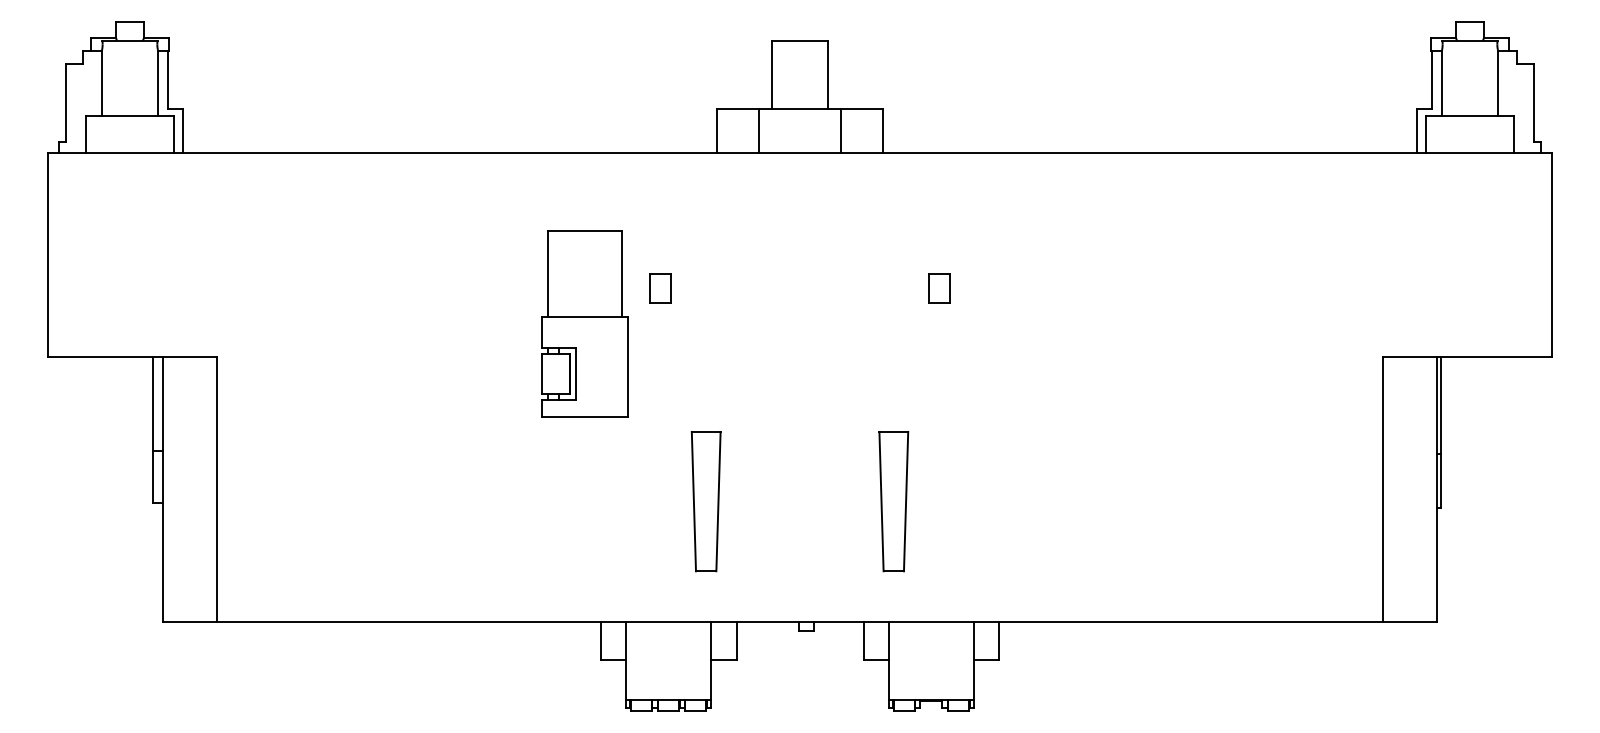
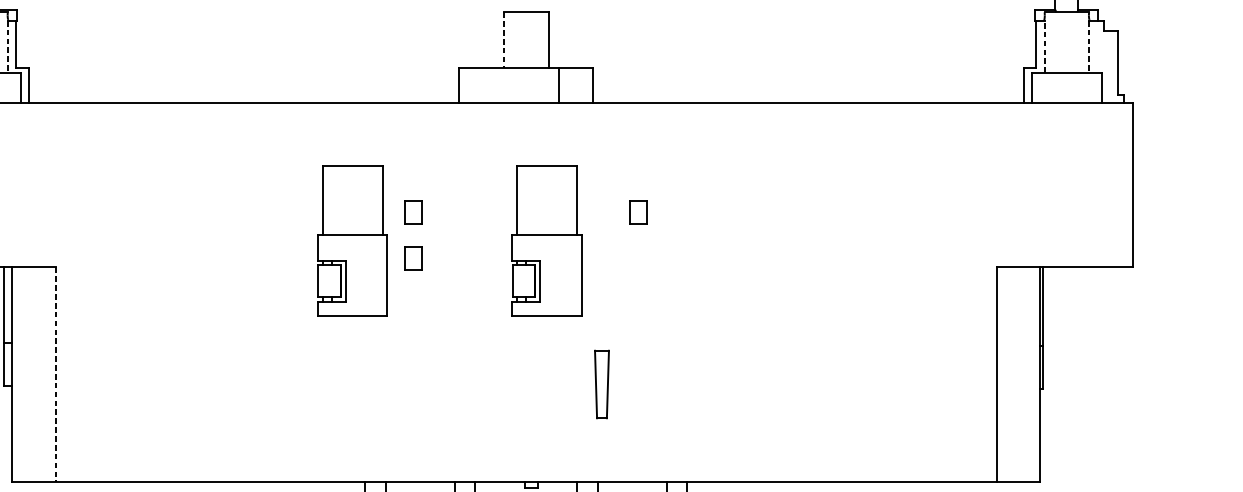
line: (772, 75) -> (504, 40), solid -> dashed
line: (1442, 82) -> (1044, 46), solid -> dashed
line: (157, 83) -> (7, 47), solid -> dashed
line: (1497, 83) -> (1089, 47), solid -> dashed
line: (758, 131) -> (492, 85), removed
part: (825, 323) -> (546, 240), added
part: (660, 345) -> (413, 258), added
line: (216, 489) -> (55, 374), solid -> dashed
part: (705, 501) -> (449, 384), removed
part: (893, 501) -> (601, 384), size x0.6

